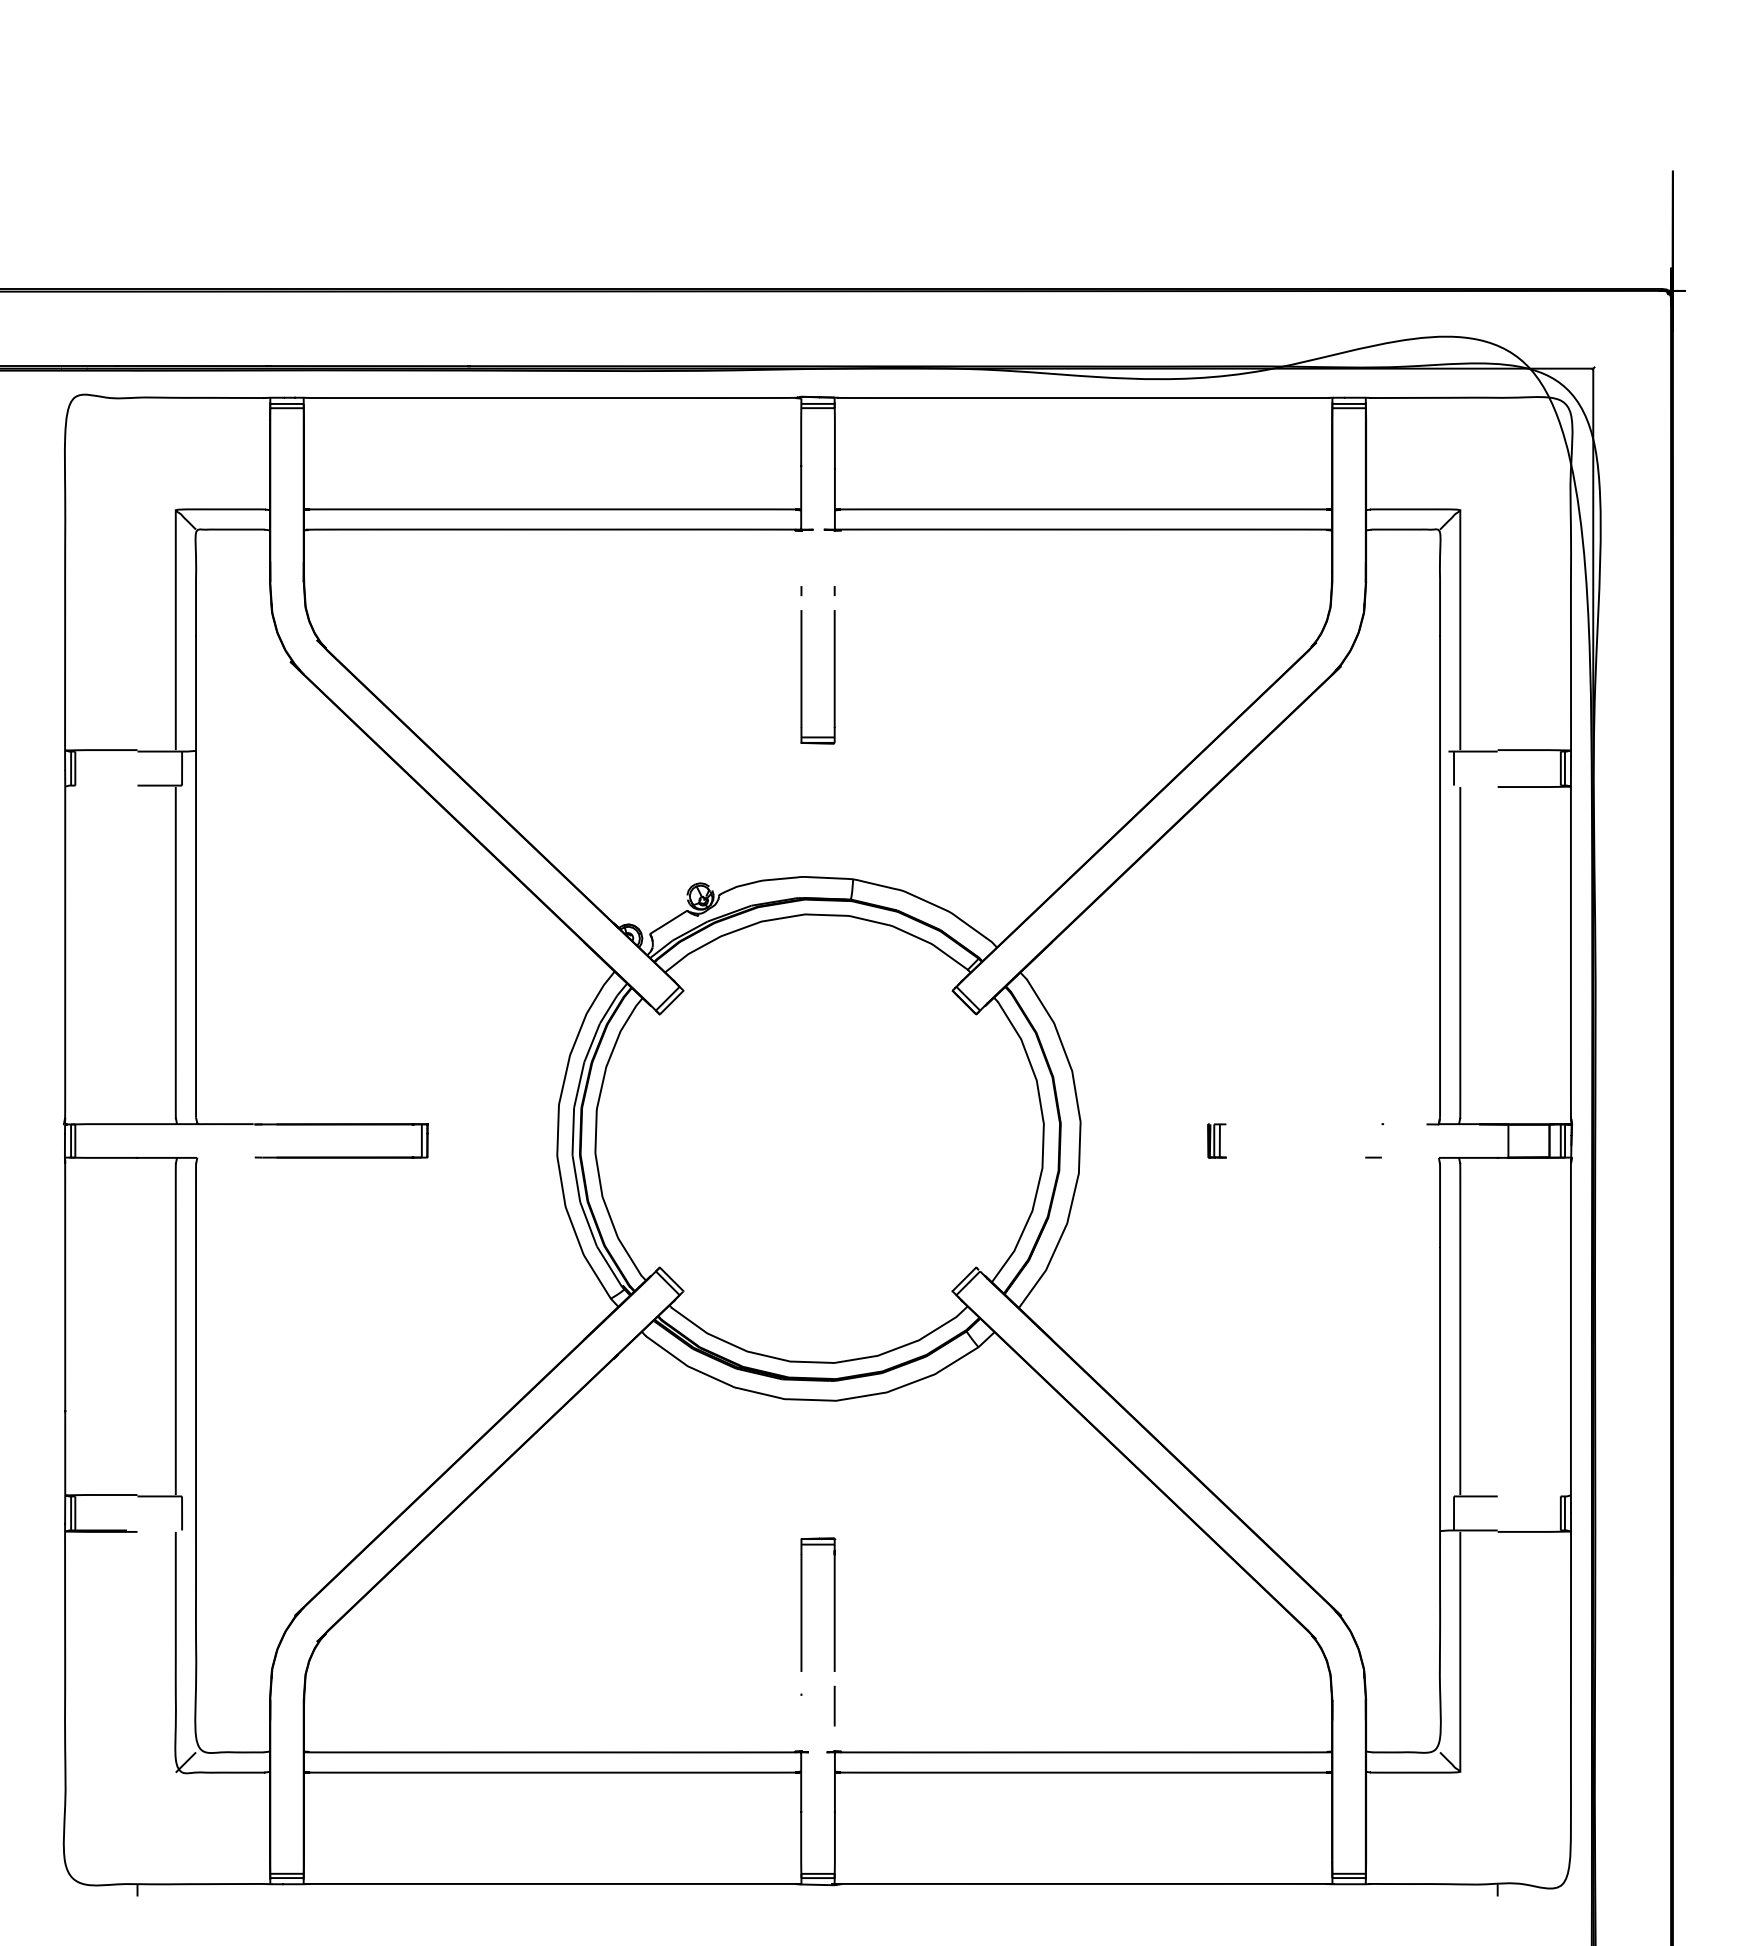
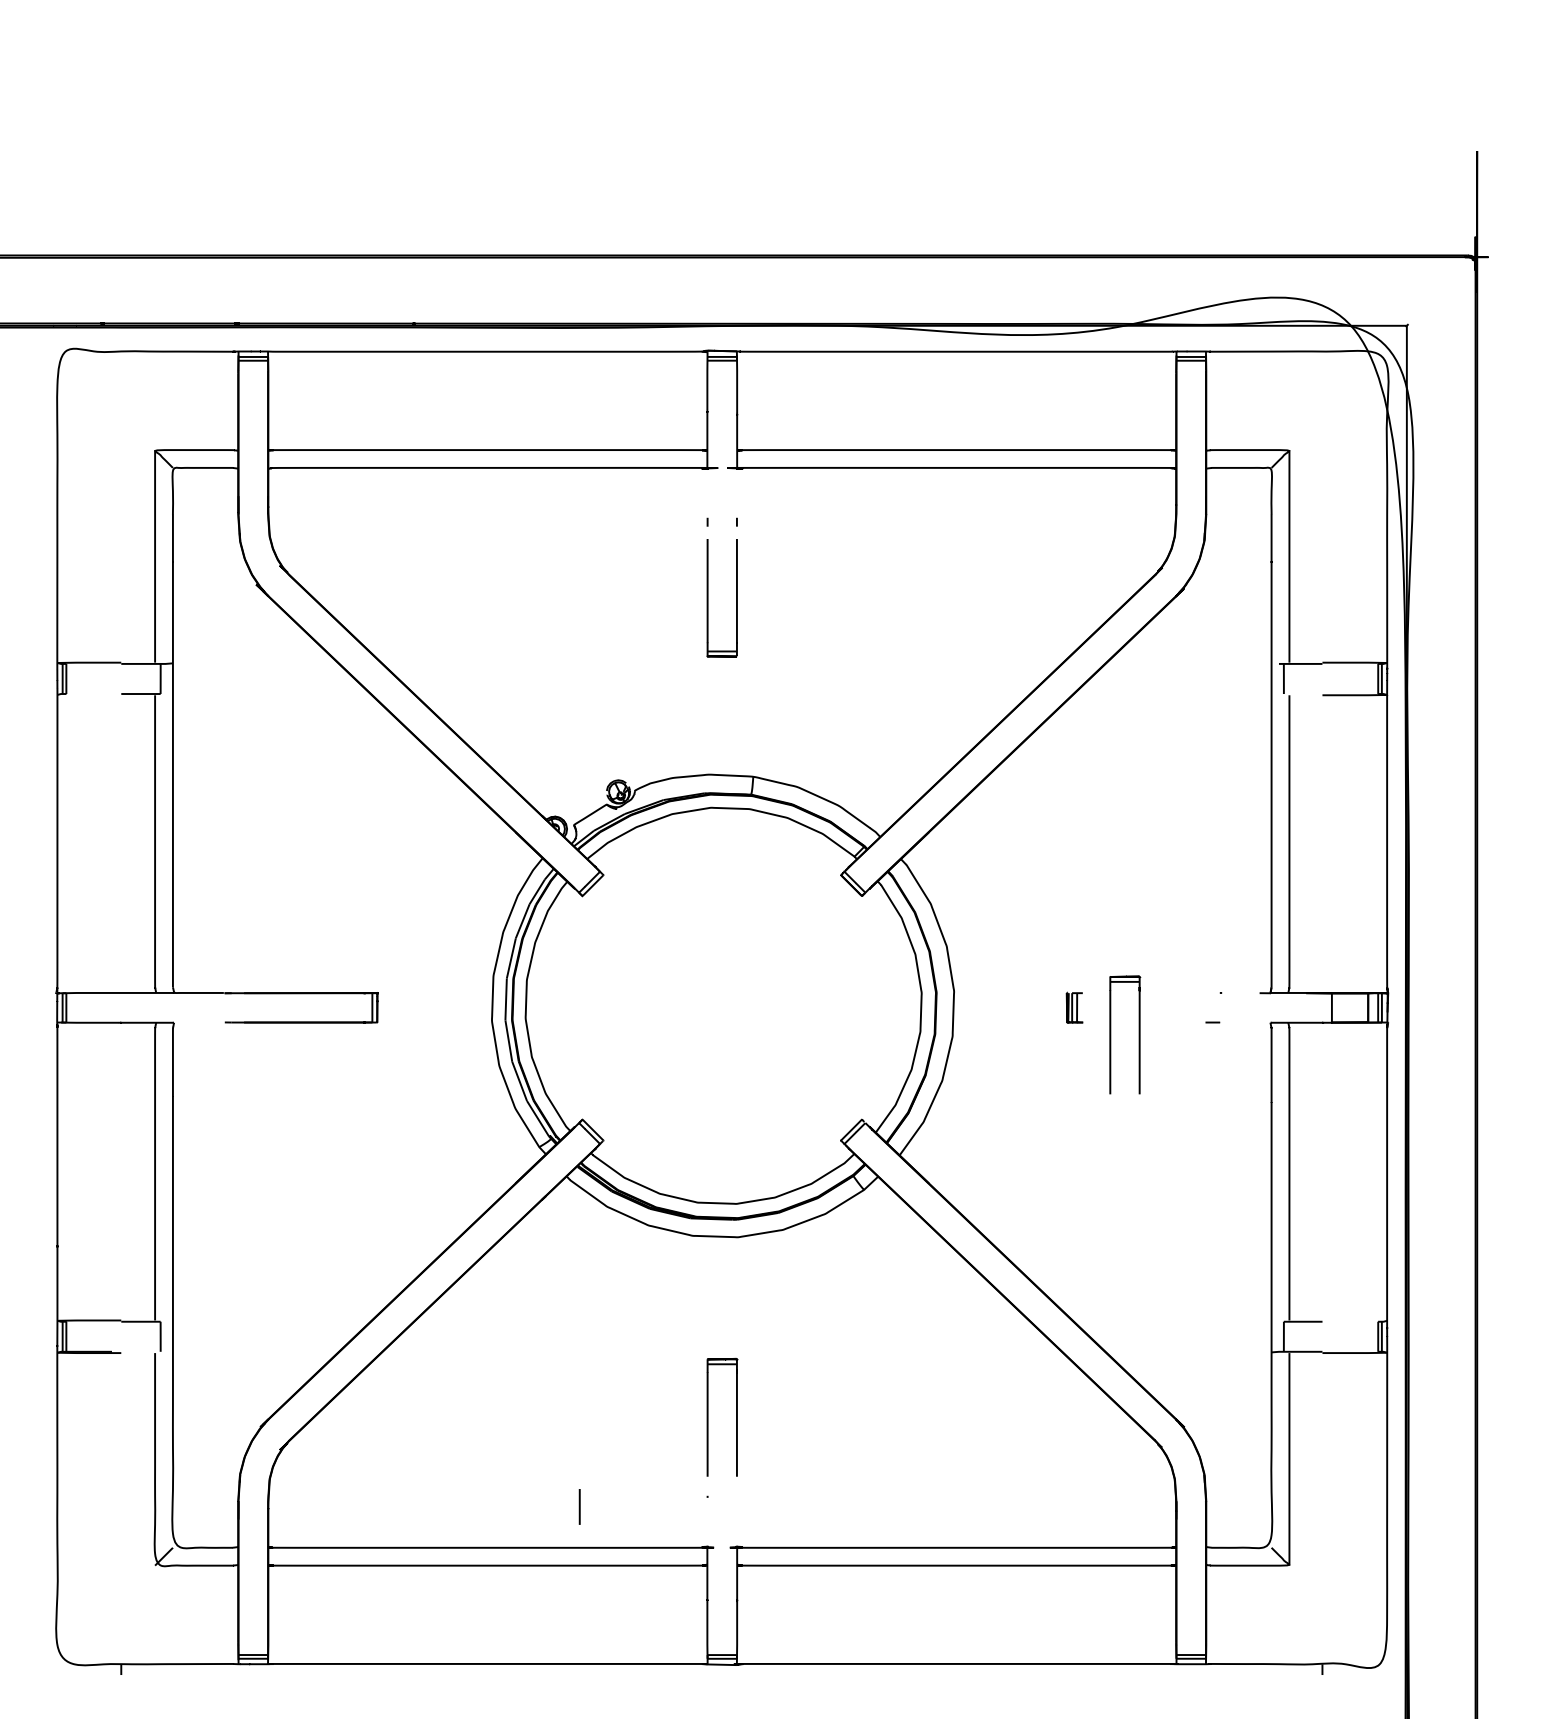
part: (1289, 1171) -> (1138, 1034), added
line: (834, 1705) -> (579, 1506), moved

